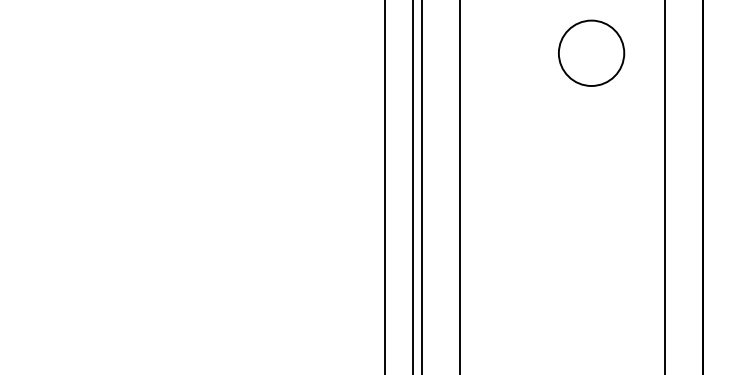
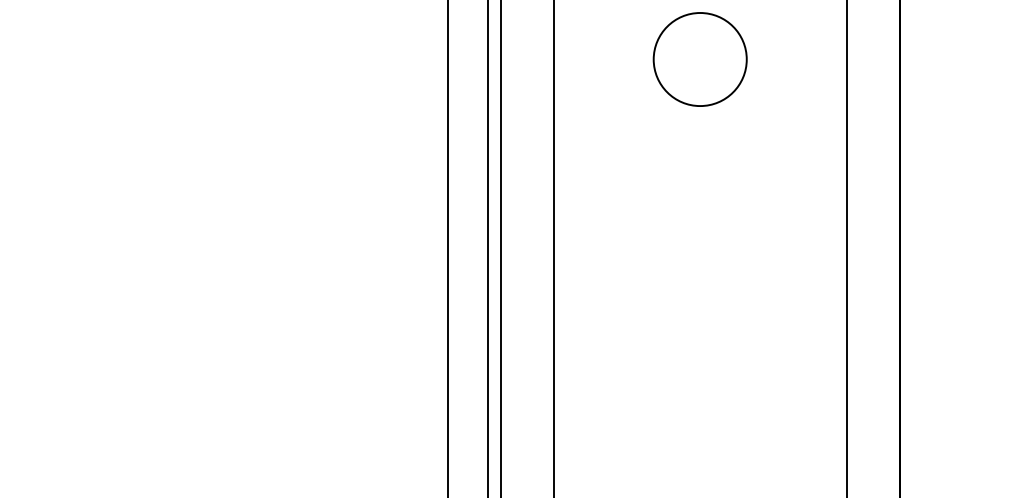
circle: (591, 52) -> (700, 58), moved

